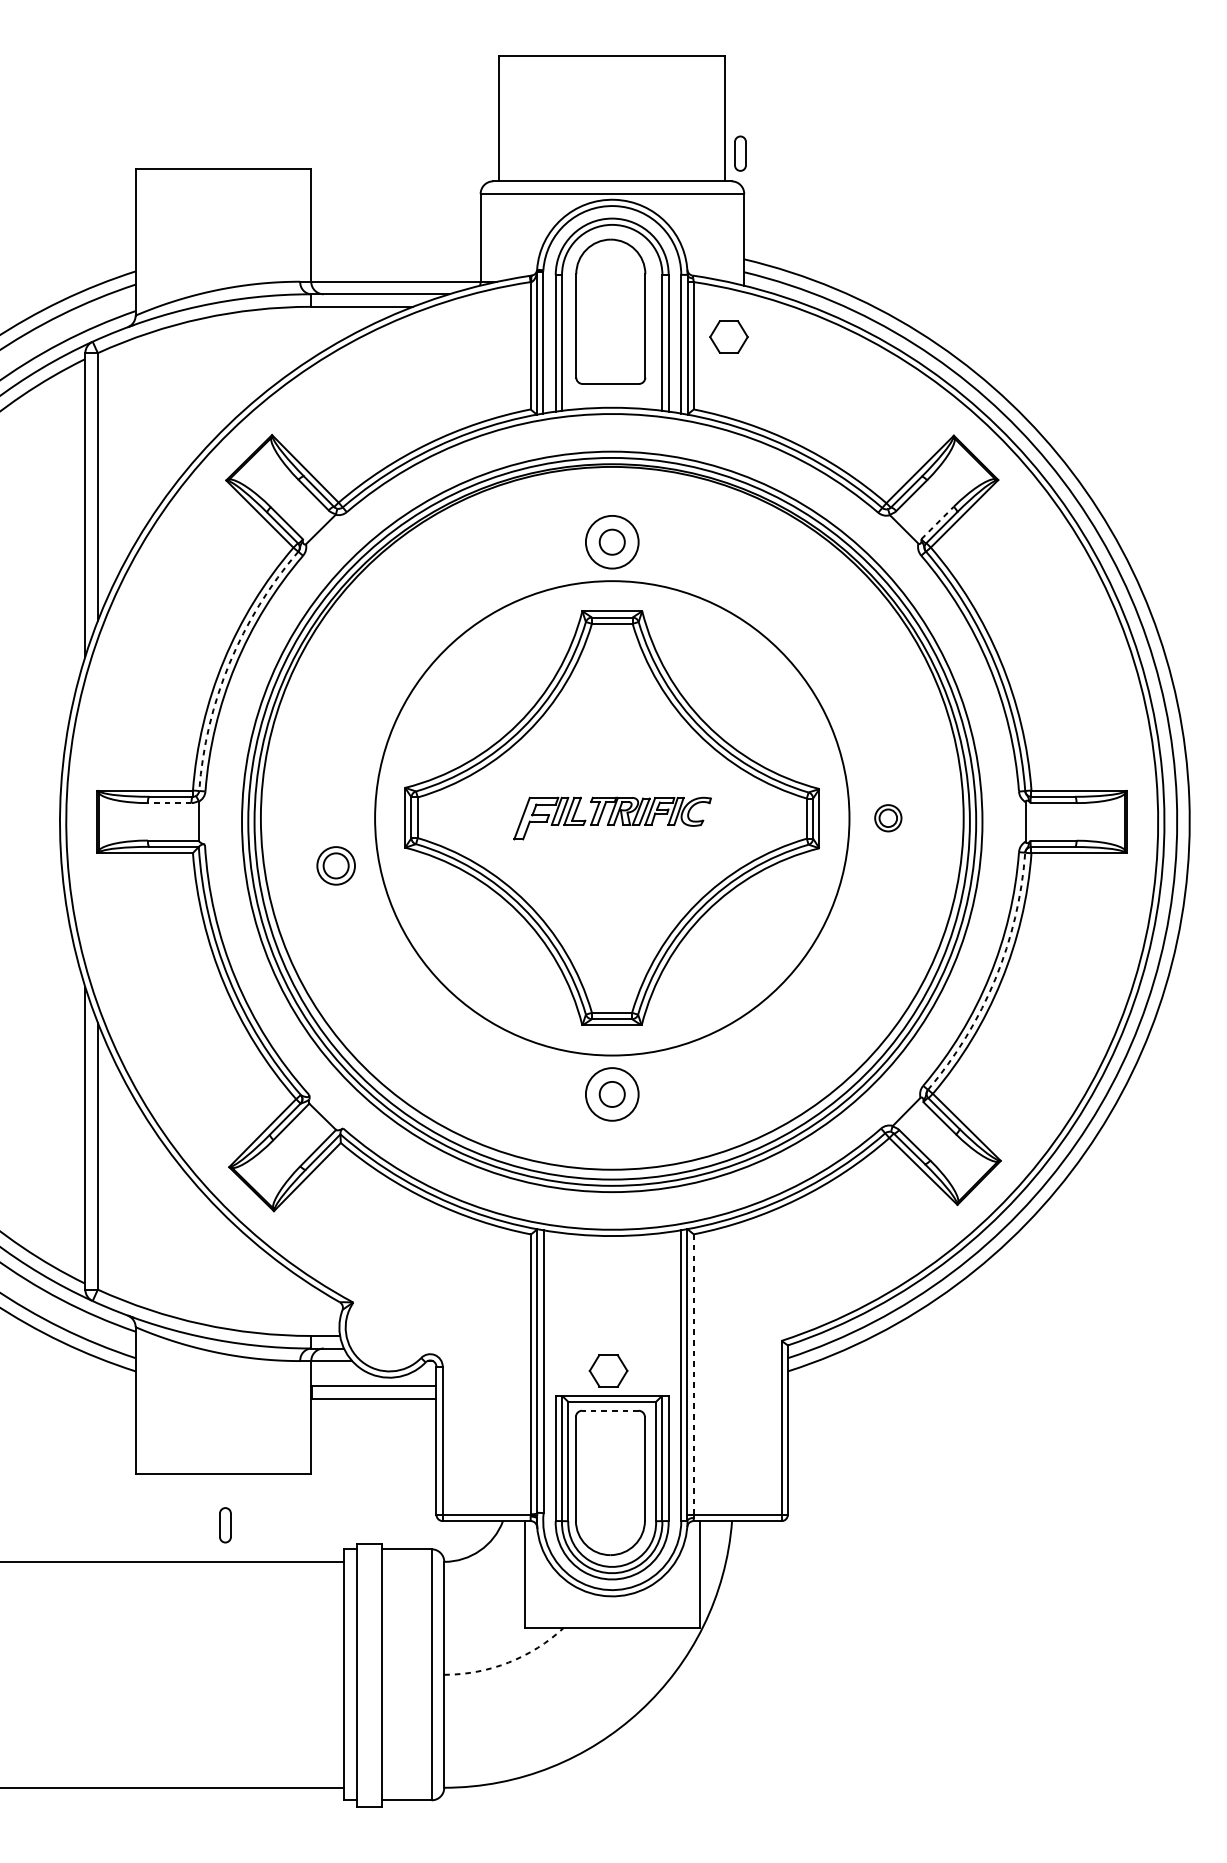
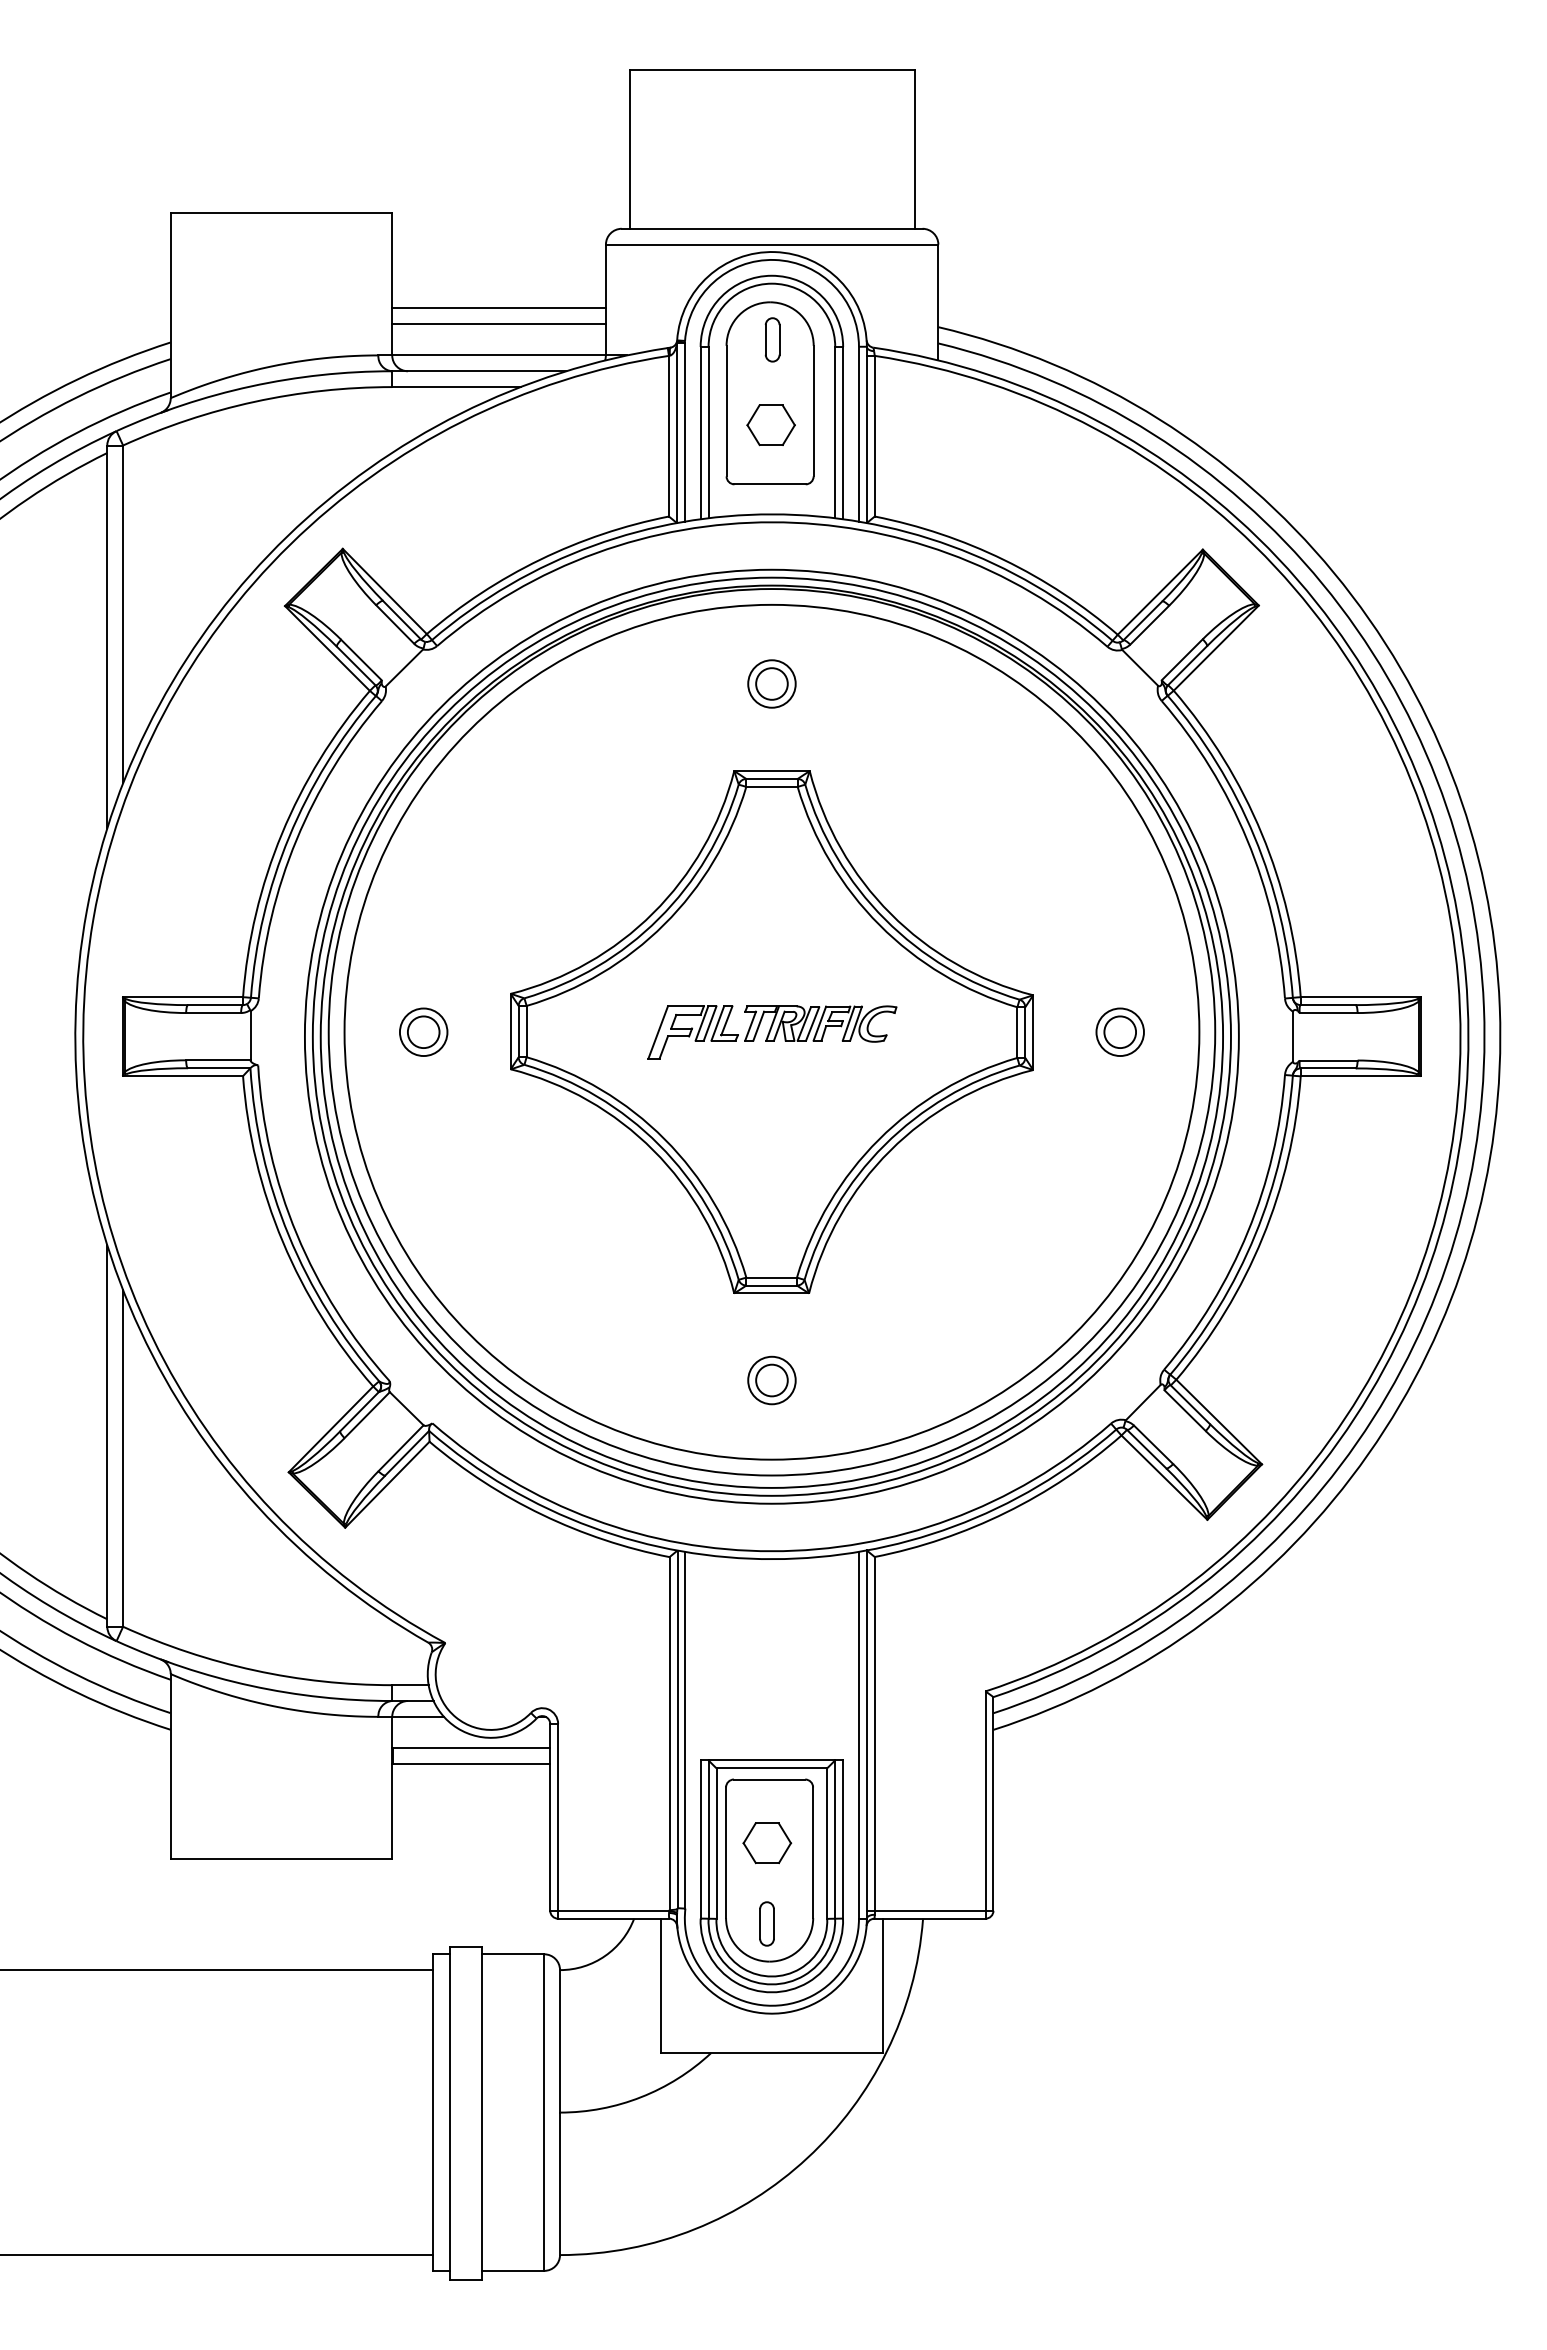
part: (740, 153) -> (772, 339), moved
line: (395, 243) -> (498, 307), added
line: (395, 256) -> (498, 323), added
part: (728, 337) -> (770, 425), moved
line: (937, 522) -> (1182, 659), dashed -> solid
circle: (611, 541) -> (771, 683), size x0.71
arc: (229, 663) -> (289, 836), dashed -> solid
line: (169, 803) -> (213, 1013), dashed -> solid
circle: (611, 817) -> (771, 1031), size x1.43
part: (887, 817) -> (1119, 1031), size x1.43
part: (336, 865) -> (423, 1031), moved
arc: (995, 978) -> (1255, 1234), dashed -> solid
circle: (611, 1094) -> (771, 1380), size x0.71
part: (608, 1371) -> (767, 1843), moved
line: (693, 1374) -> (874, 1733), dashed -> solid
line: (610, 1410) -> (769, 1779), dashed -> solid
part: (225, 1524) -> (766, 1923), moved
arc: (508, 1662) -> (641, 2097), dashed -> solid

